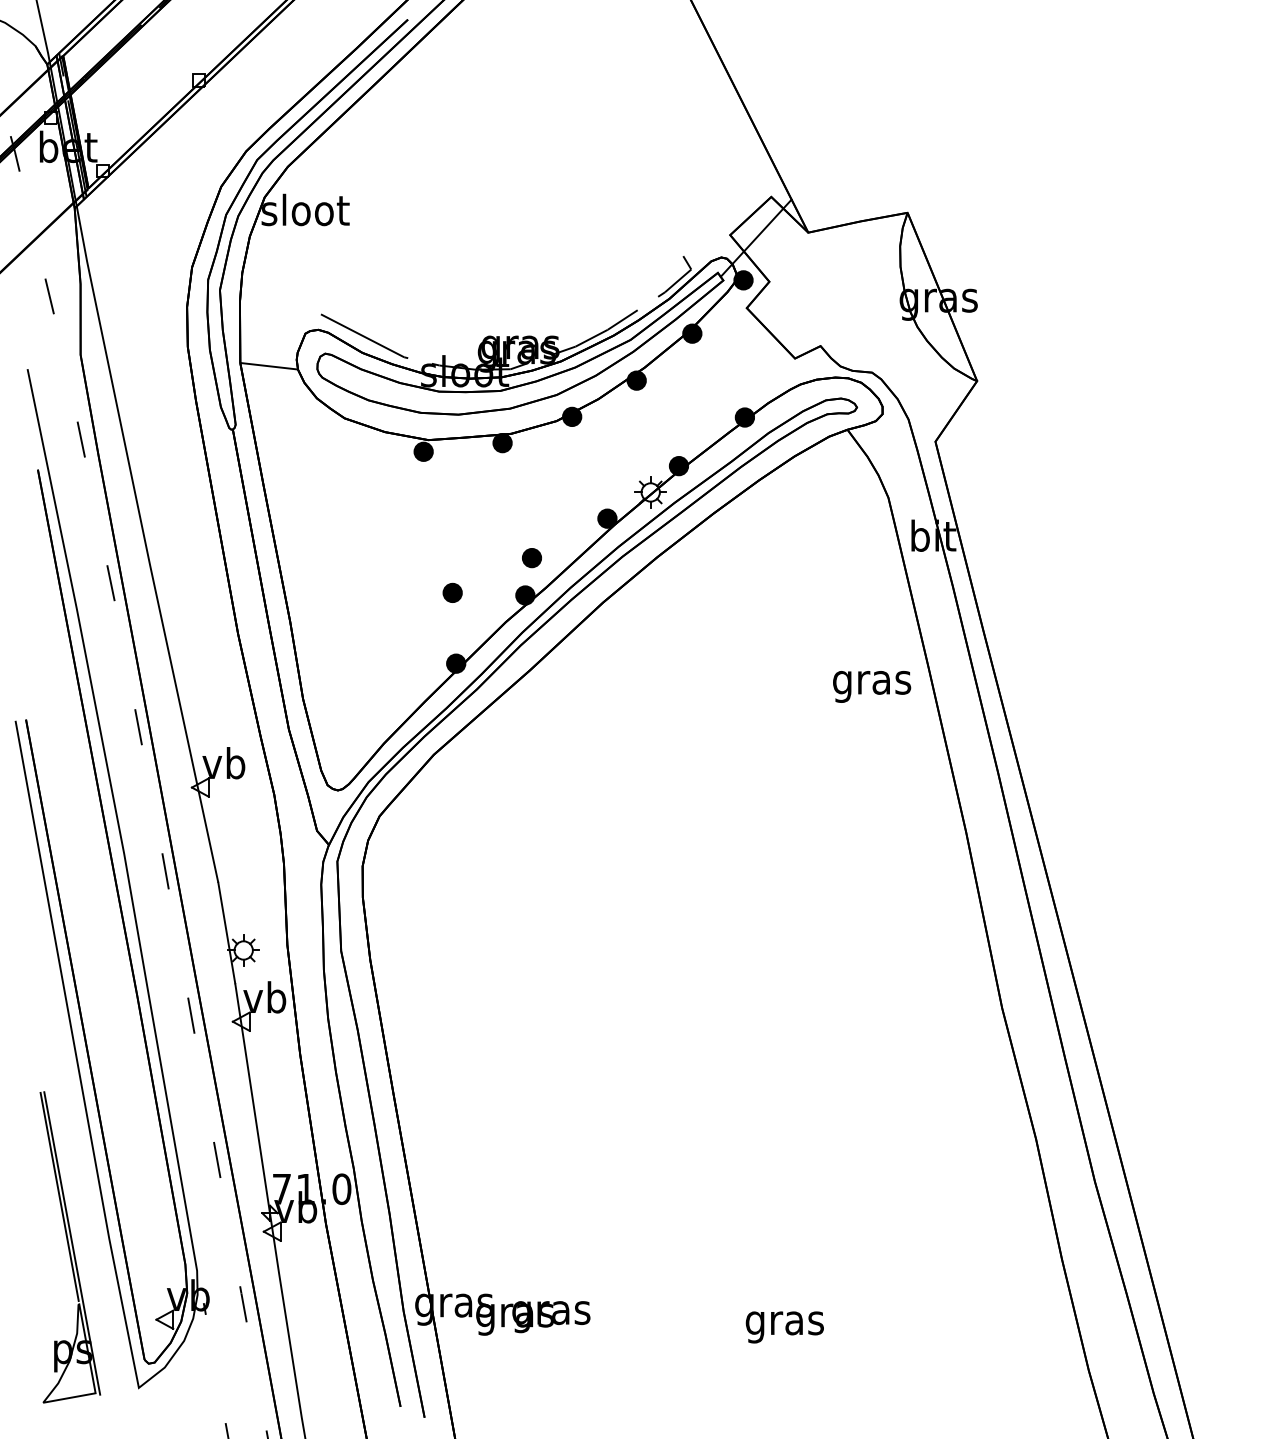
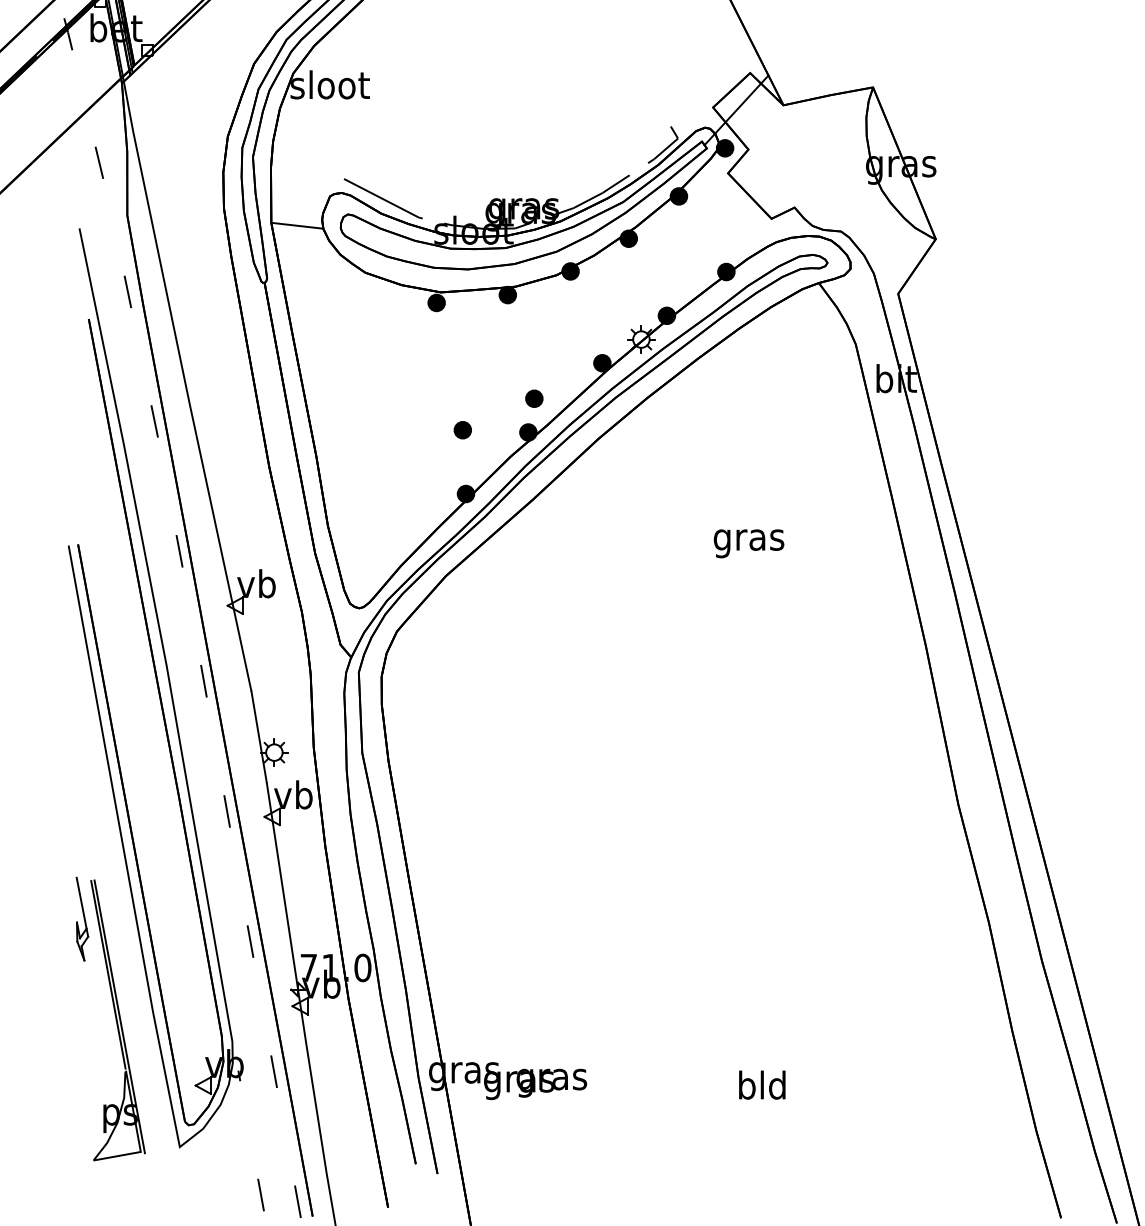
text: (872, 686) -> (749, 543), moved
part: (30, 1134) -> (82, 918), added
text: (784, 1323) -> (762, 1089), gras -> bld

